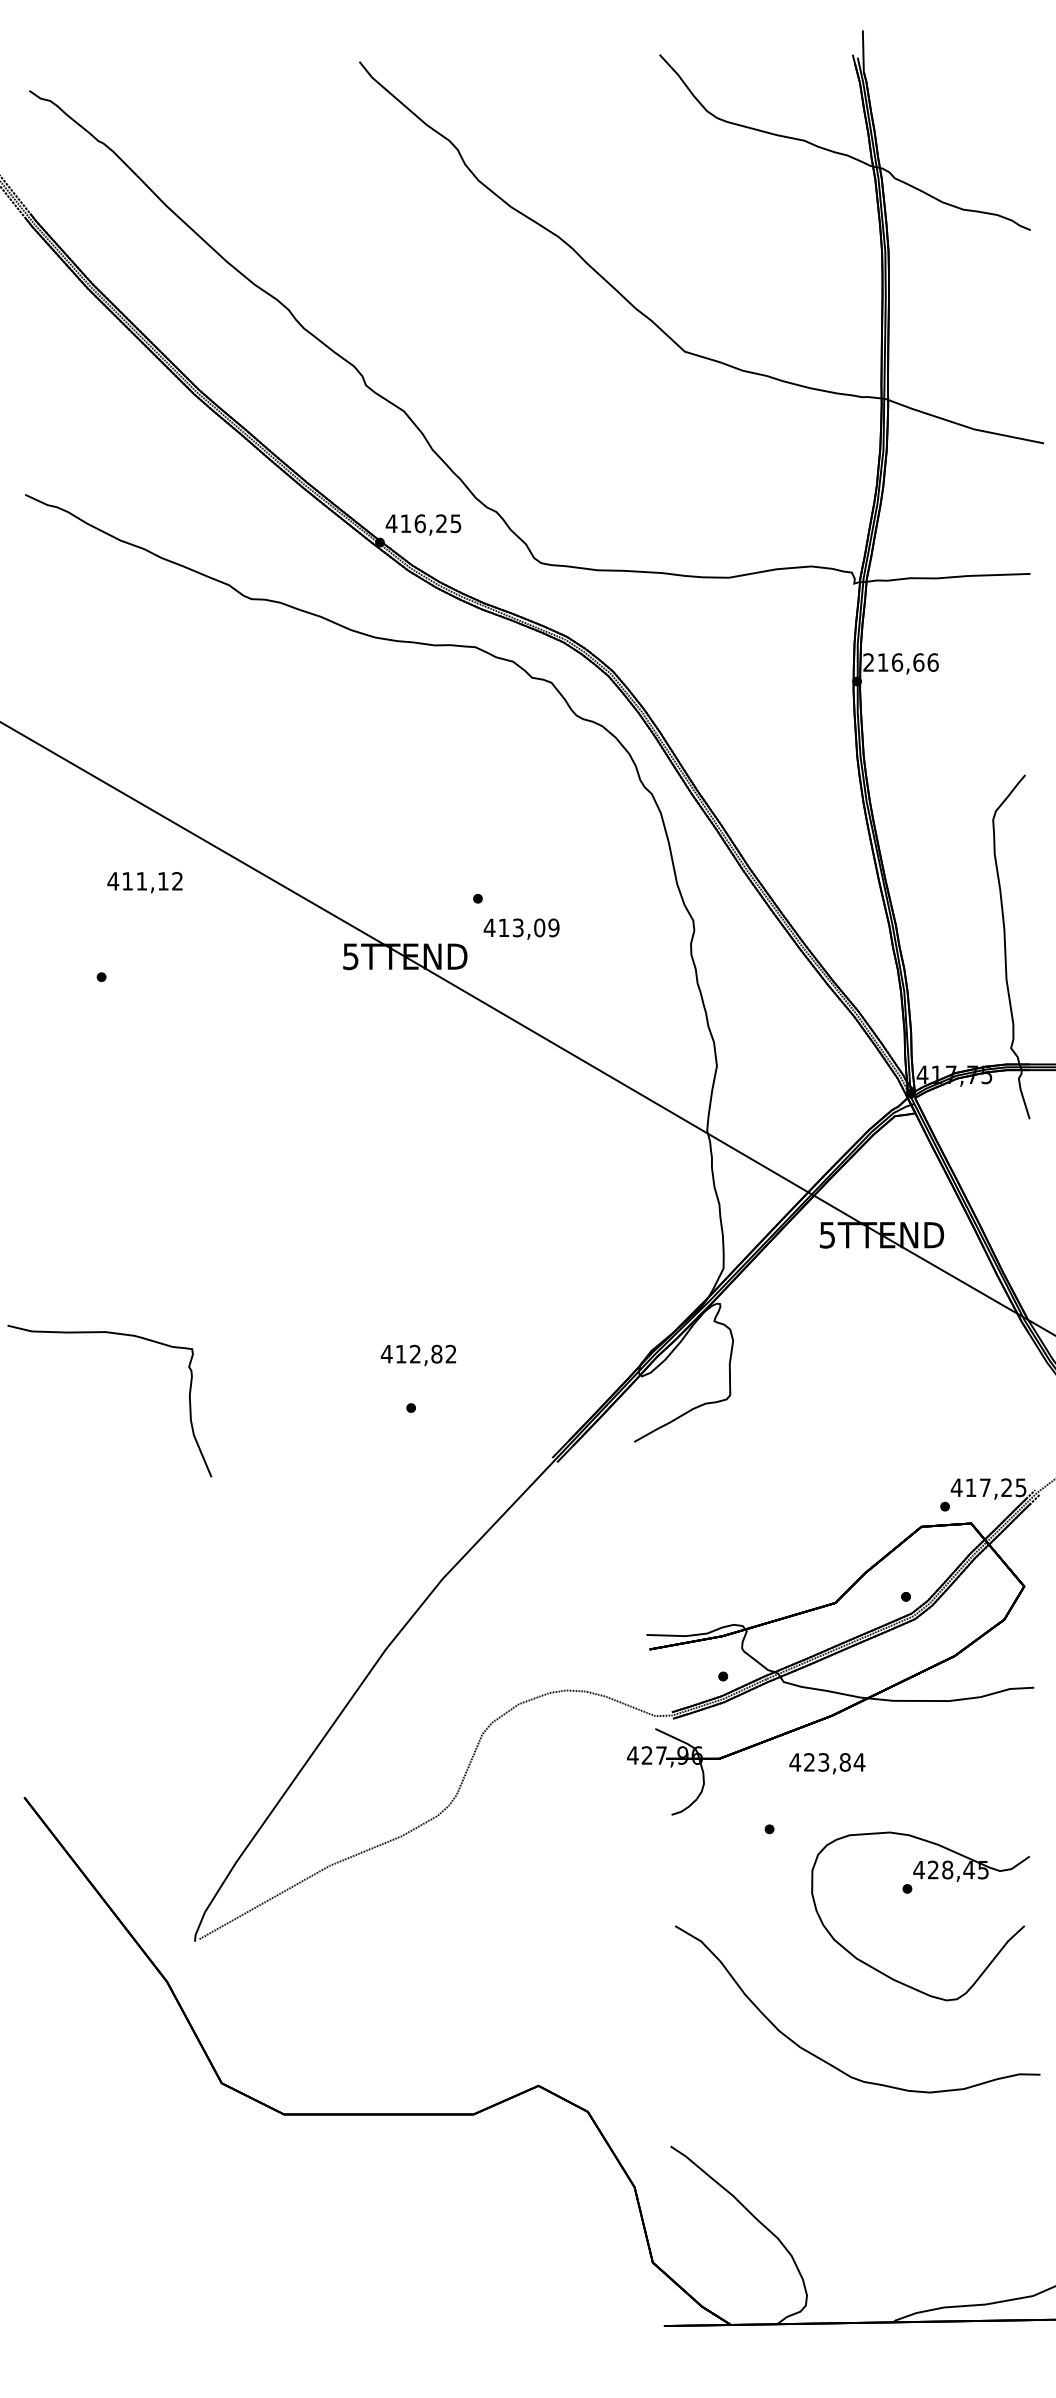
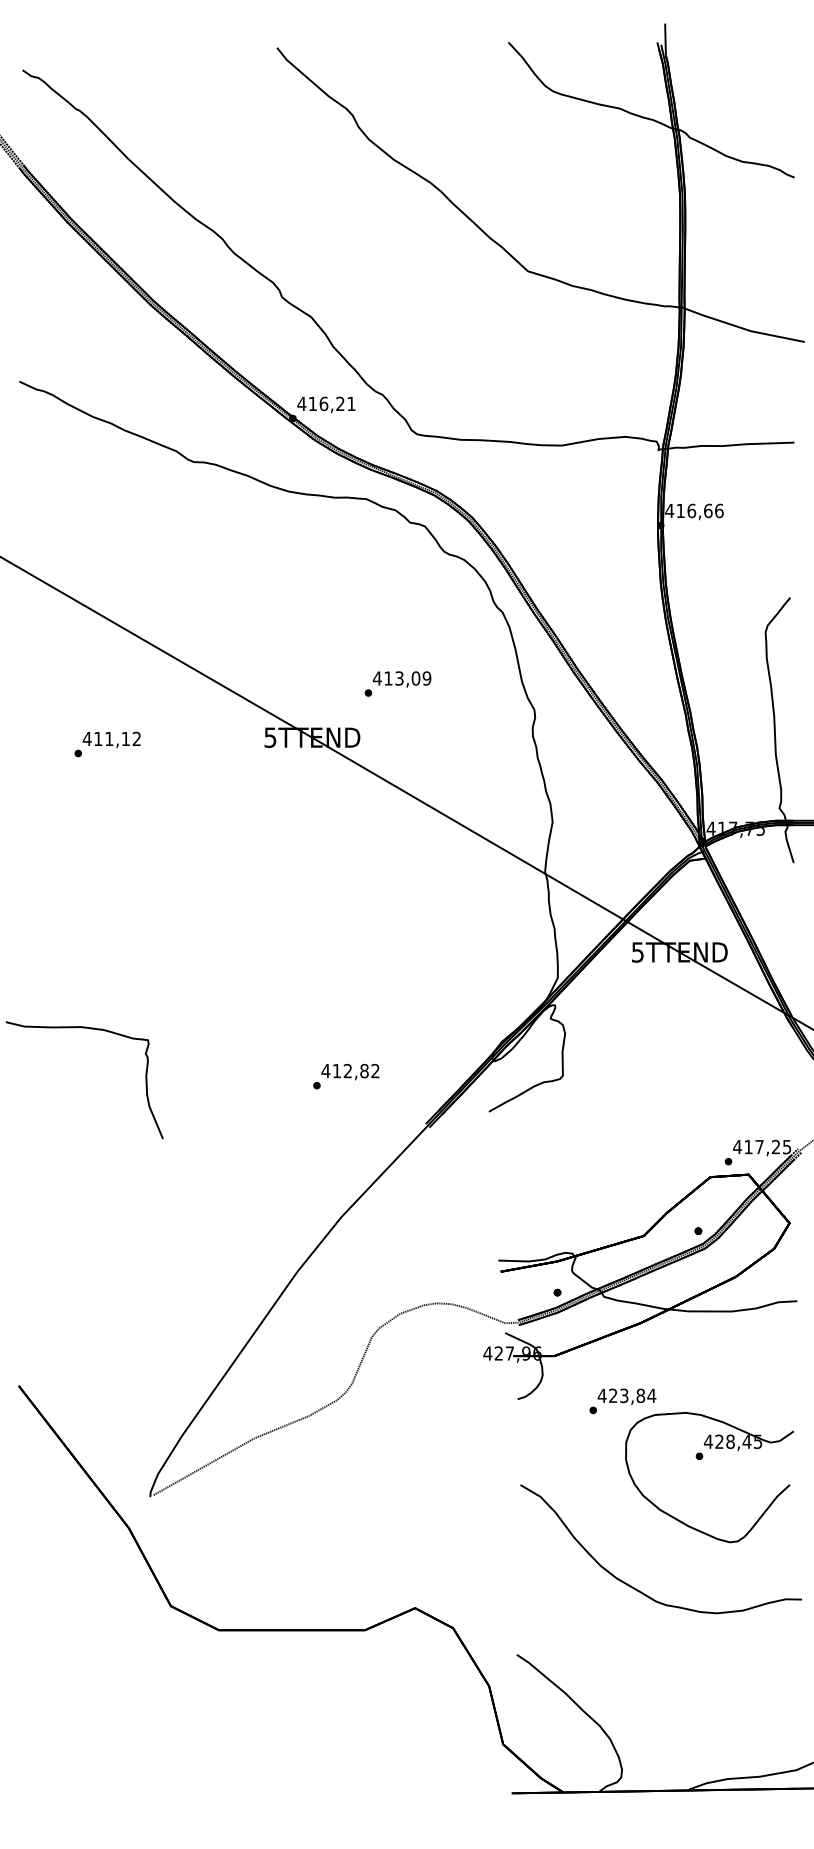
text: (455, 523) -> (351, 403), 416,25 -> 416,21
text: (868, 662) -> (669, 510), 216,66 -> 416,66
text: (144, 882) -> (111, 739), moved
text: (521, 928) -> (401, 678), moved
text: (418, 1355) -> (350, 1072), moved
text: (827, 1763) -> (627, 1396), moved

